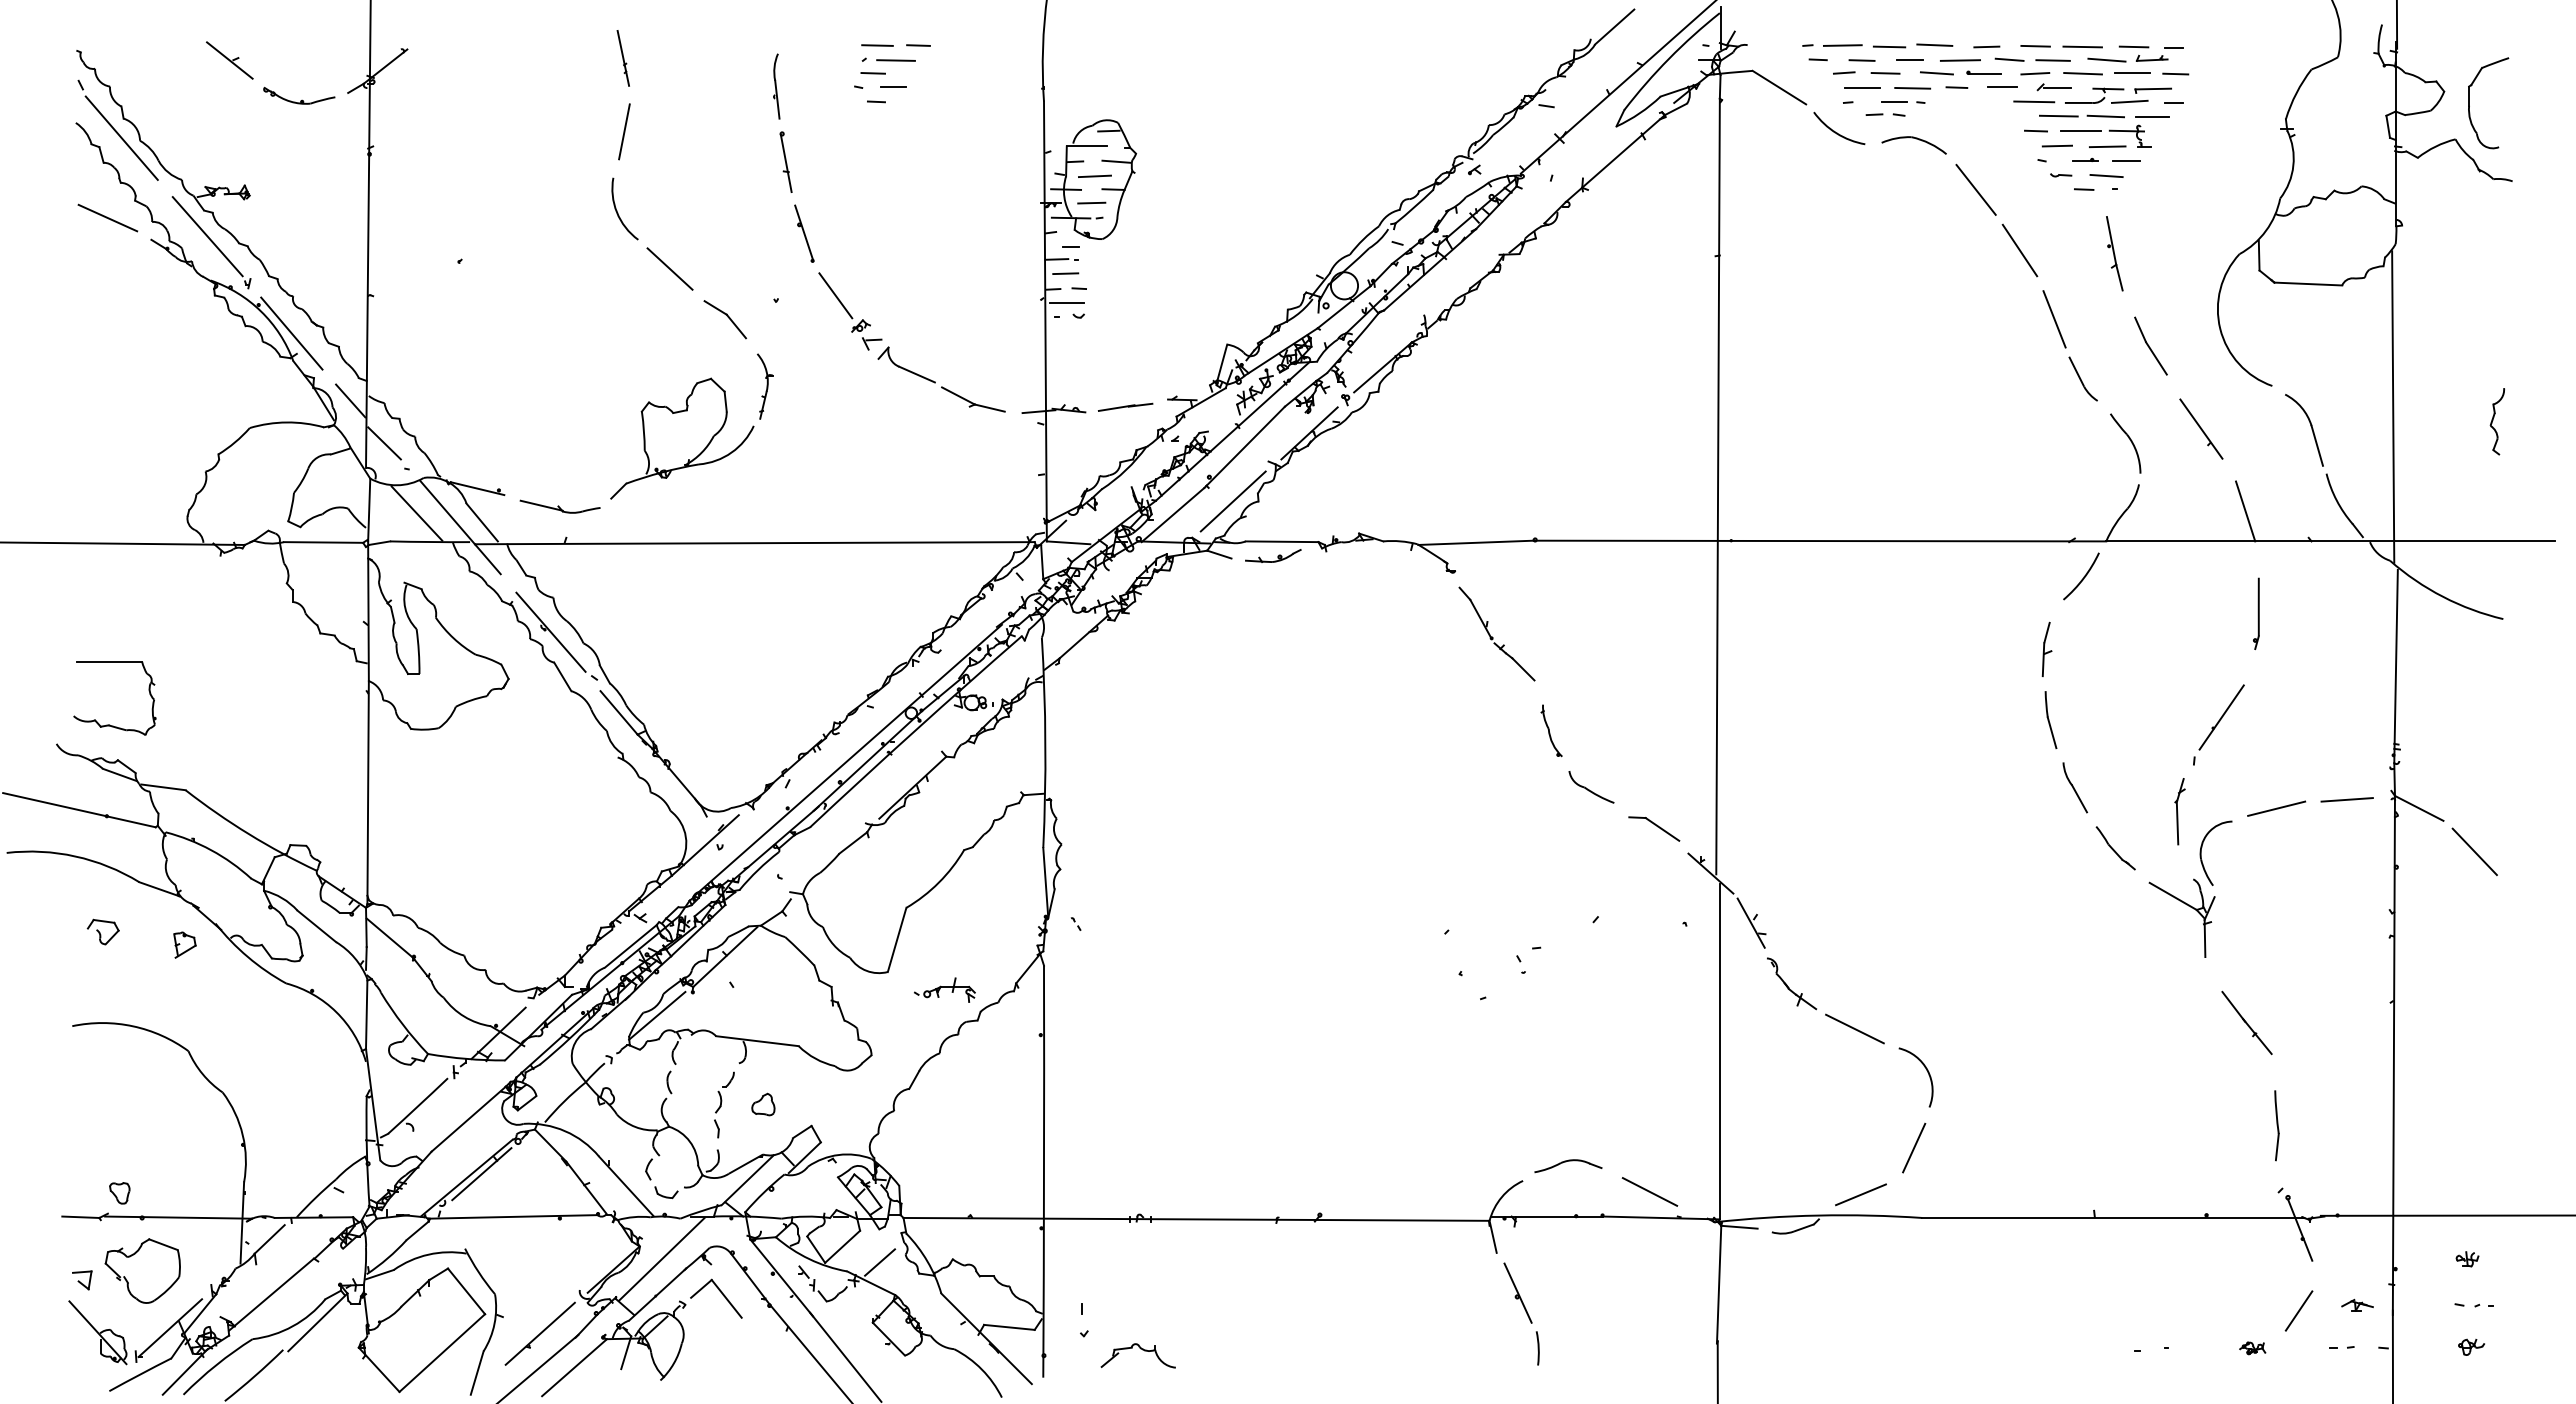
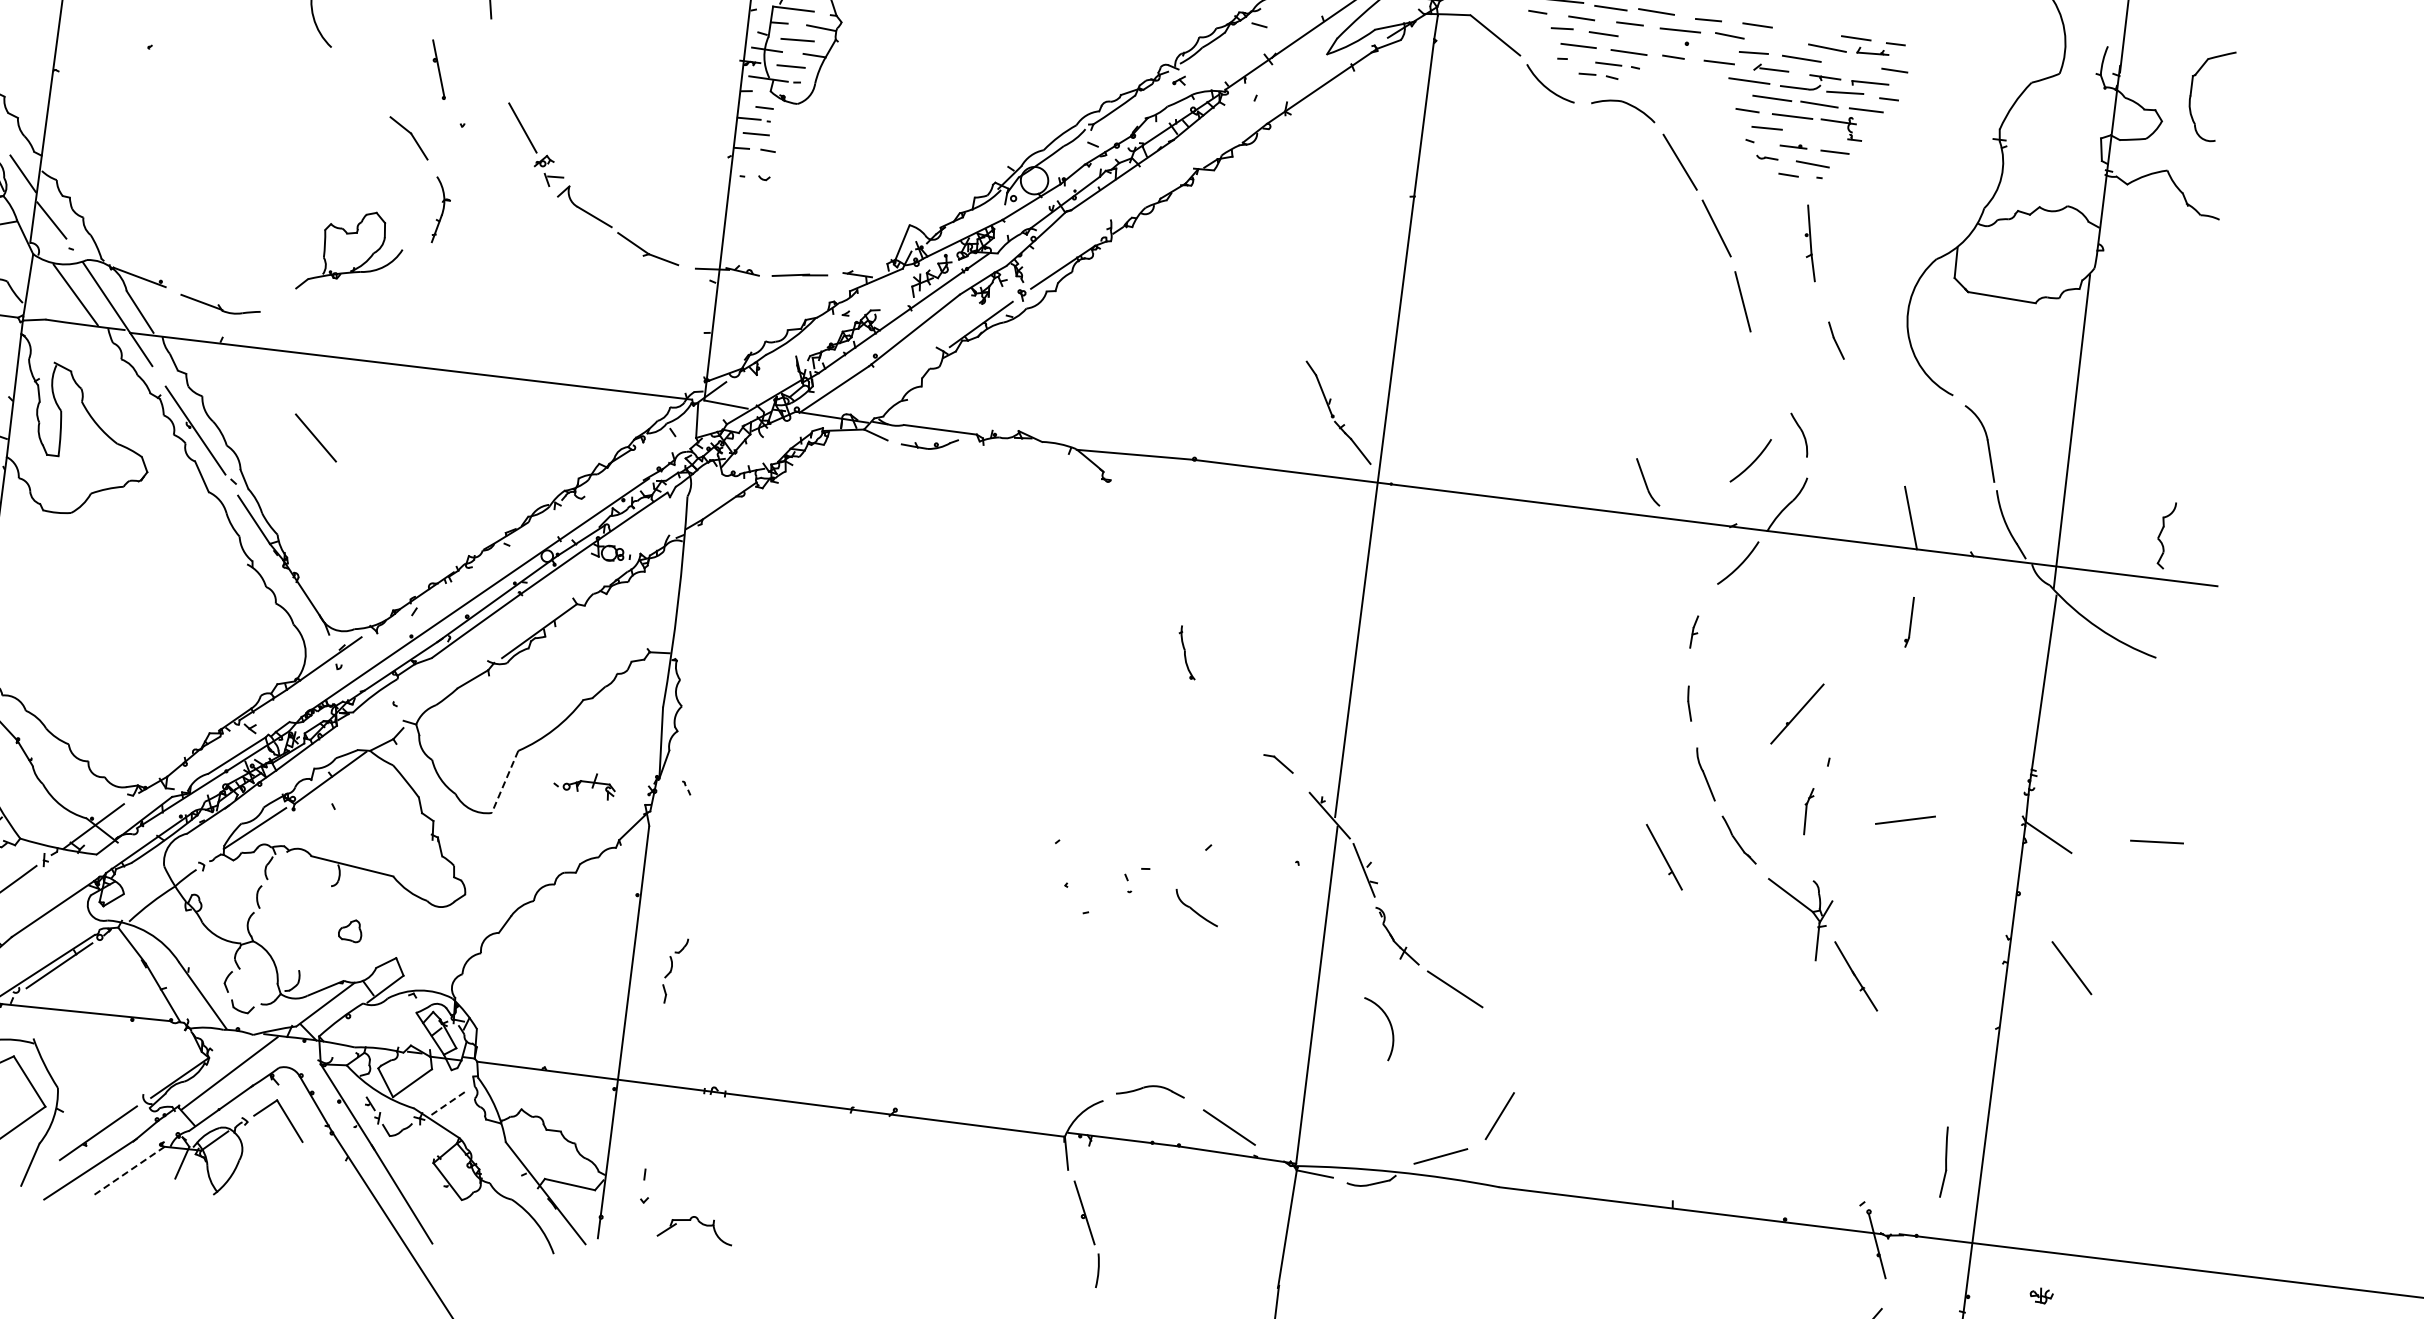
line: (2082, 46) -> (1804, 31), removed
line: (2052, 60) -> (1772, 41), removed
line: (1936, 73) -> (1654, 40), removed
line: (1984, 73) -> (1702, 46), removed
line: (2132, 73) -> (1851, 64), removed
part: (2469, 103) -> (2191, 93), moved
line: (2107, 146) -> (1817, 134), removed
part: (804, 233) -> (439, 69), moved
line: (669, 268) -> (315, 437), moved
line: (1066, 302) -> (753, 163), removed
part: (2150, 345) -> (1835, 339), size x0.6
part: (2082, 378) -> (1647, 481), moved
part: (2497, 421) -> (2165, 535), moved
part: (2201, 428) -> (1664, 856), moved
part: (682, 438) -> (351, 252), size x0.7
part: (2125, 443) -> (1798, 435), size x0.7
arc: (2083, 474) -> (1752, 461), added
line: (1232, 501) -> (895, 383), removed
part: (2256, 613) -> (1909, 621), size x0.7
part: (1496, 633) -> (1338, 412), moved
part: (2046, 648) -> (1694, 631), size x0.6
part: (2221, 717) -> (1797, 714), moved
part: (2050, 719) -> (1689, 702), size x0.6
part: (1591, 787) -> (1196, 908), moved
line: (2346, 799) -> (2156, 841), moved
part: (2179, 811) -> (1807, 811), size x0.7
part: (1654, 828) -> (1278, 763), size x0.6
part: (2202, 847) -> (1826, 850), removed
line: (2474, 851) -> (2071, 967), moved
line: (897, 940) -> (505, 782), solid -> dashed
part: (944, 989) -> (584, 784), moved
part: (2246, 1022) -> (1855, 975), moved
arc: (1927, 1072) -> (1390, 1025), moved
part: (724, 1104) -> (674, 970), moved
part: (2276, 1125) -> (1944, 1162), moved
line: (880, 1262) -> (448, 1103), solid -> dashed
line: (574, 1368) -> (128, 1172), solid -> dashed

